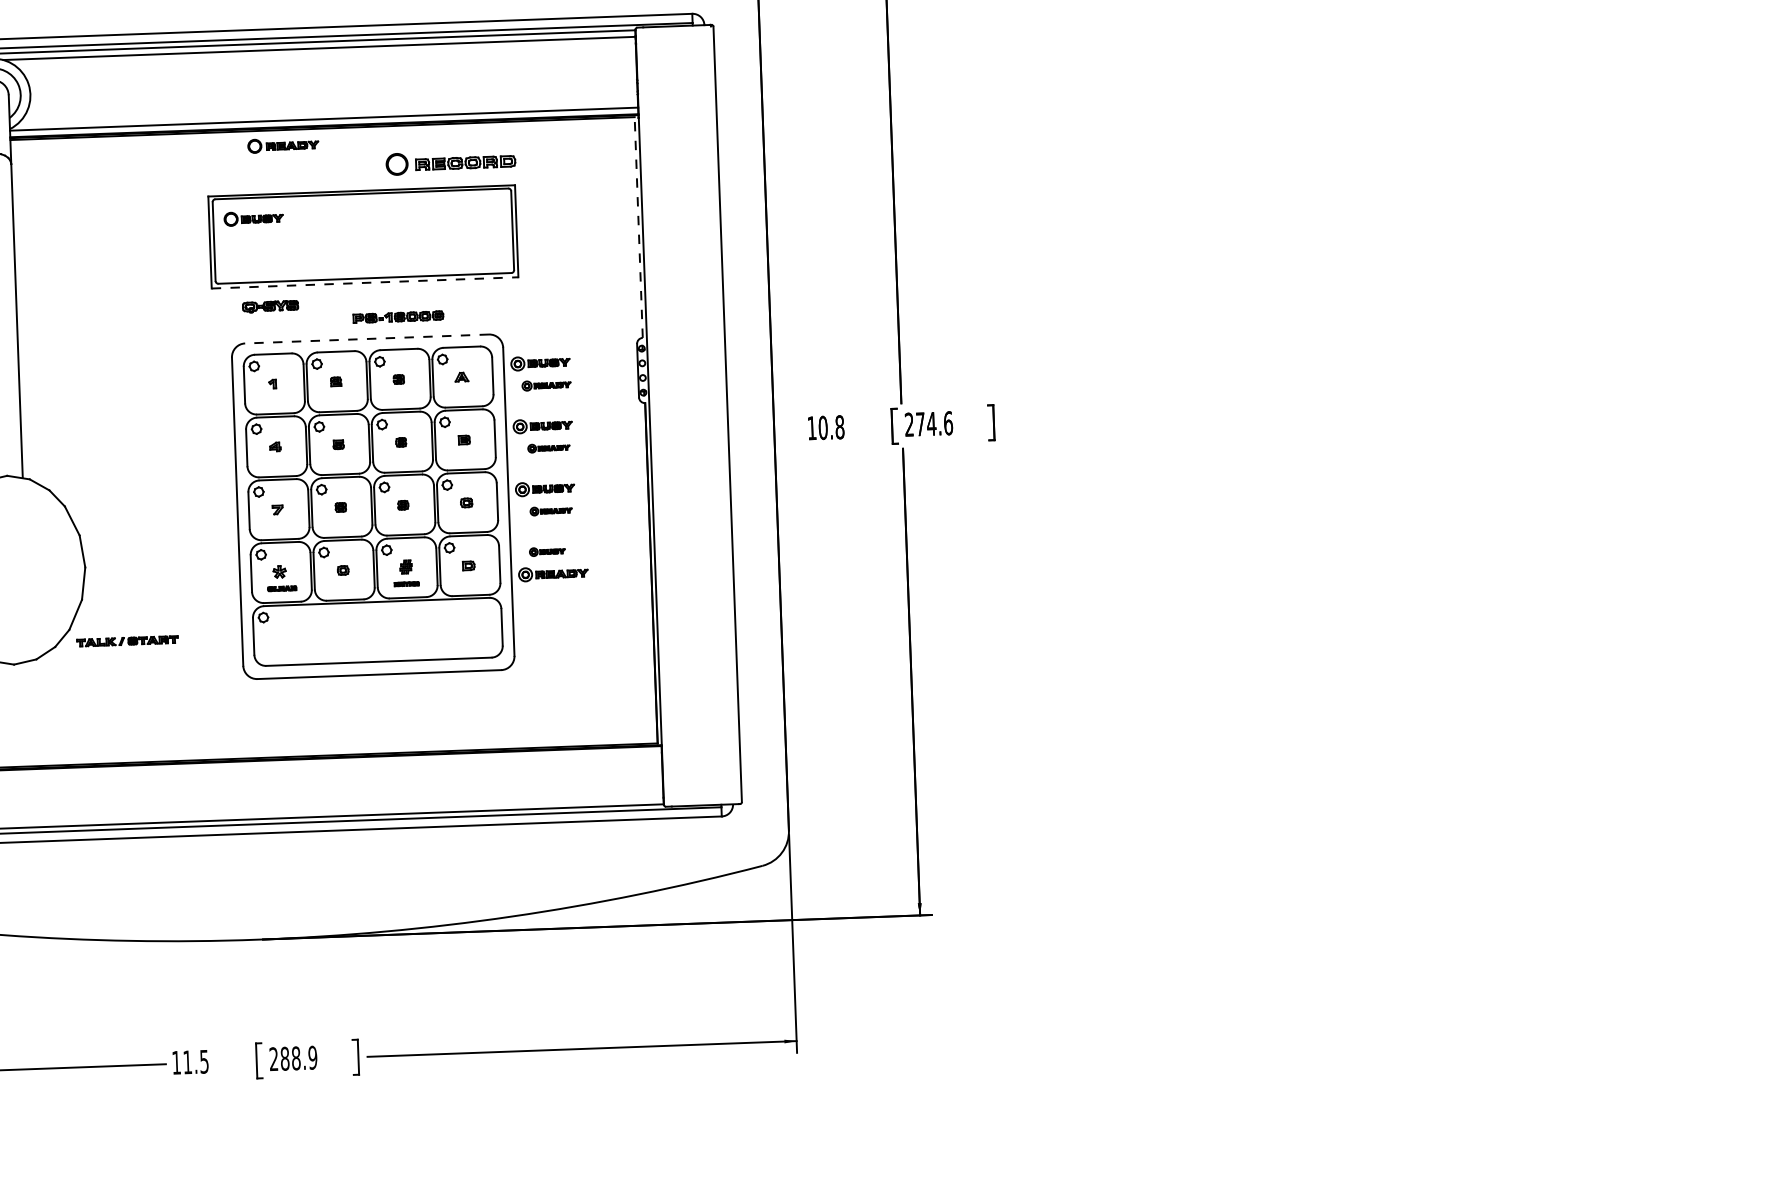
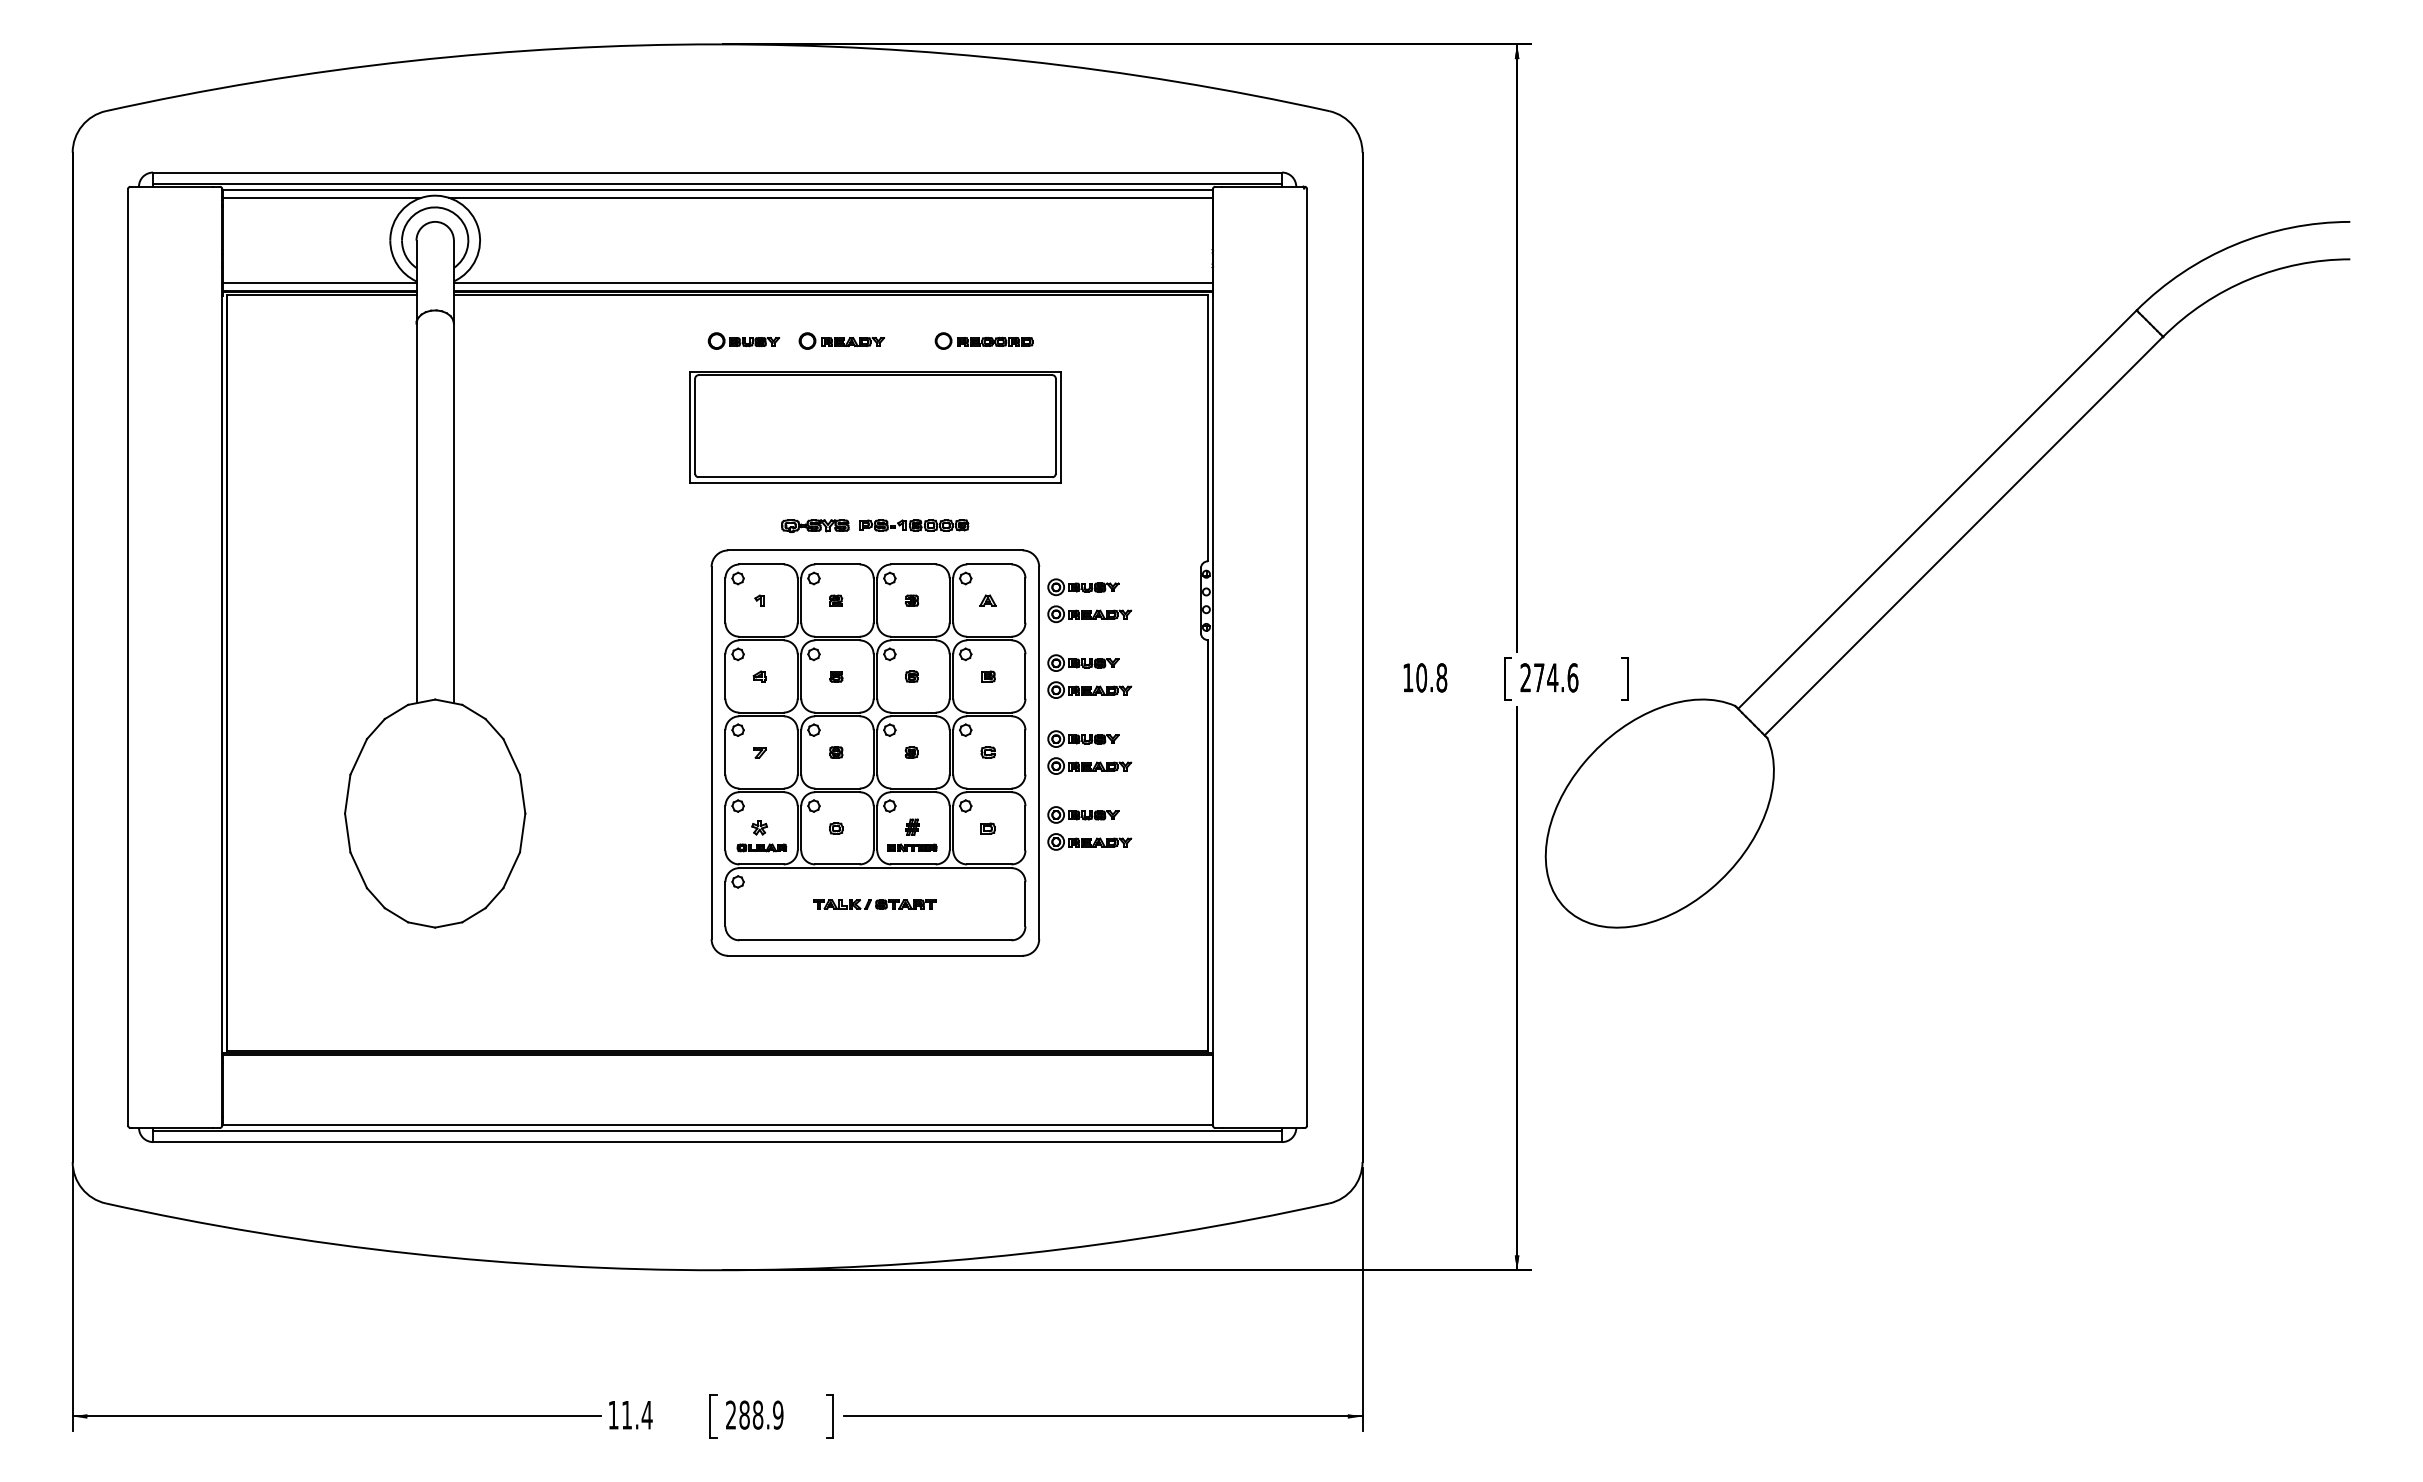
part: (282, 144) -> (841, 340), moved
part: (450, 161) -> (983, 340), size x0.62
part: (253, 218) -> (743, 340), moved
line: (639, 227) -> (1208, 427), dashed -> solid
line: (365, 282) -> (875, 482), dashed -> solid
part: (270, 306) -> (815, 526), moved
part: (1246, 317) -> (1937, 563), added
line: (366, 339) -> (874, 550), dashed -> solid
part: (546, 385) -> (1089, 614), size x1.43
part: (548, 447) -> (1089, 689), size x1.67
part: (550, 510) -> (1089, 765), size x1.67
part: (547, 551) -> (1083, 814), size x1.67
part: (406, 583) -> (912, 847), size x1.67
part: (281, 588) -> (761, 847), size x1.43
part: (127, 641) -> (874, 904), moved
text: (203, 1062) -> (646, 1415), 11.5 -> 11.4

